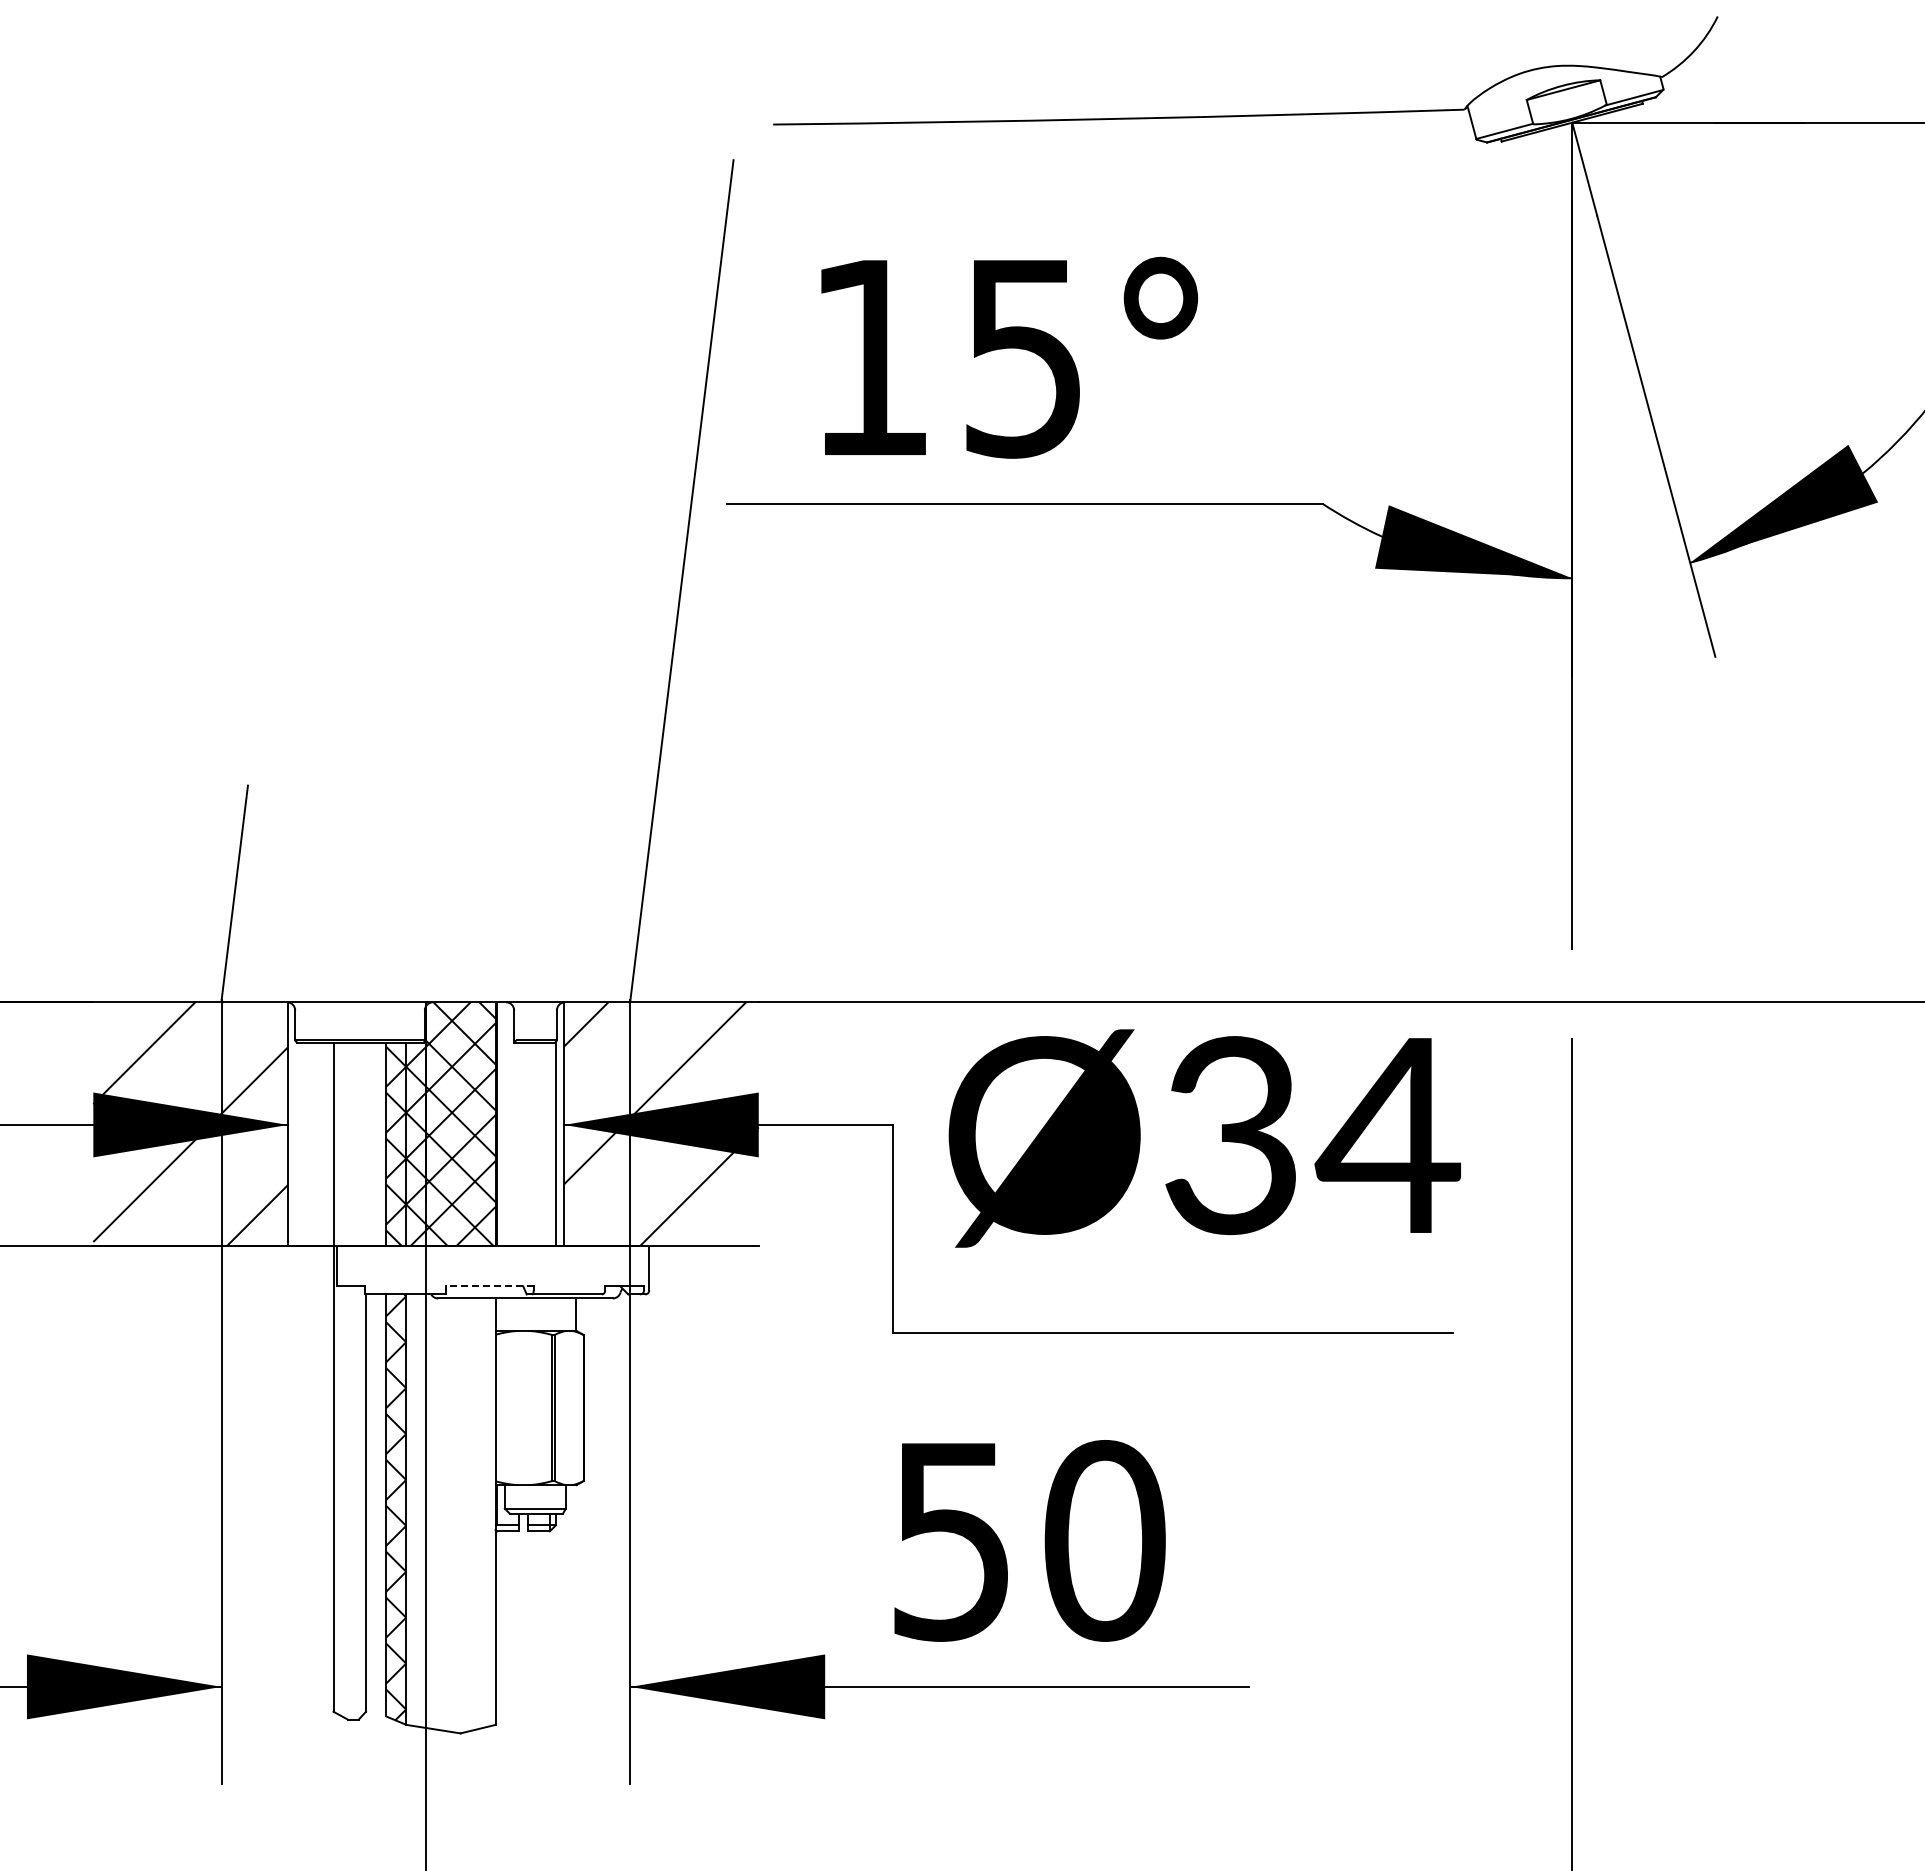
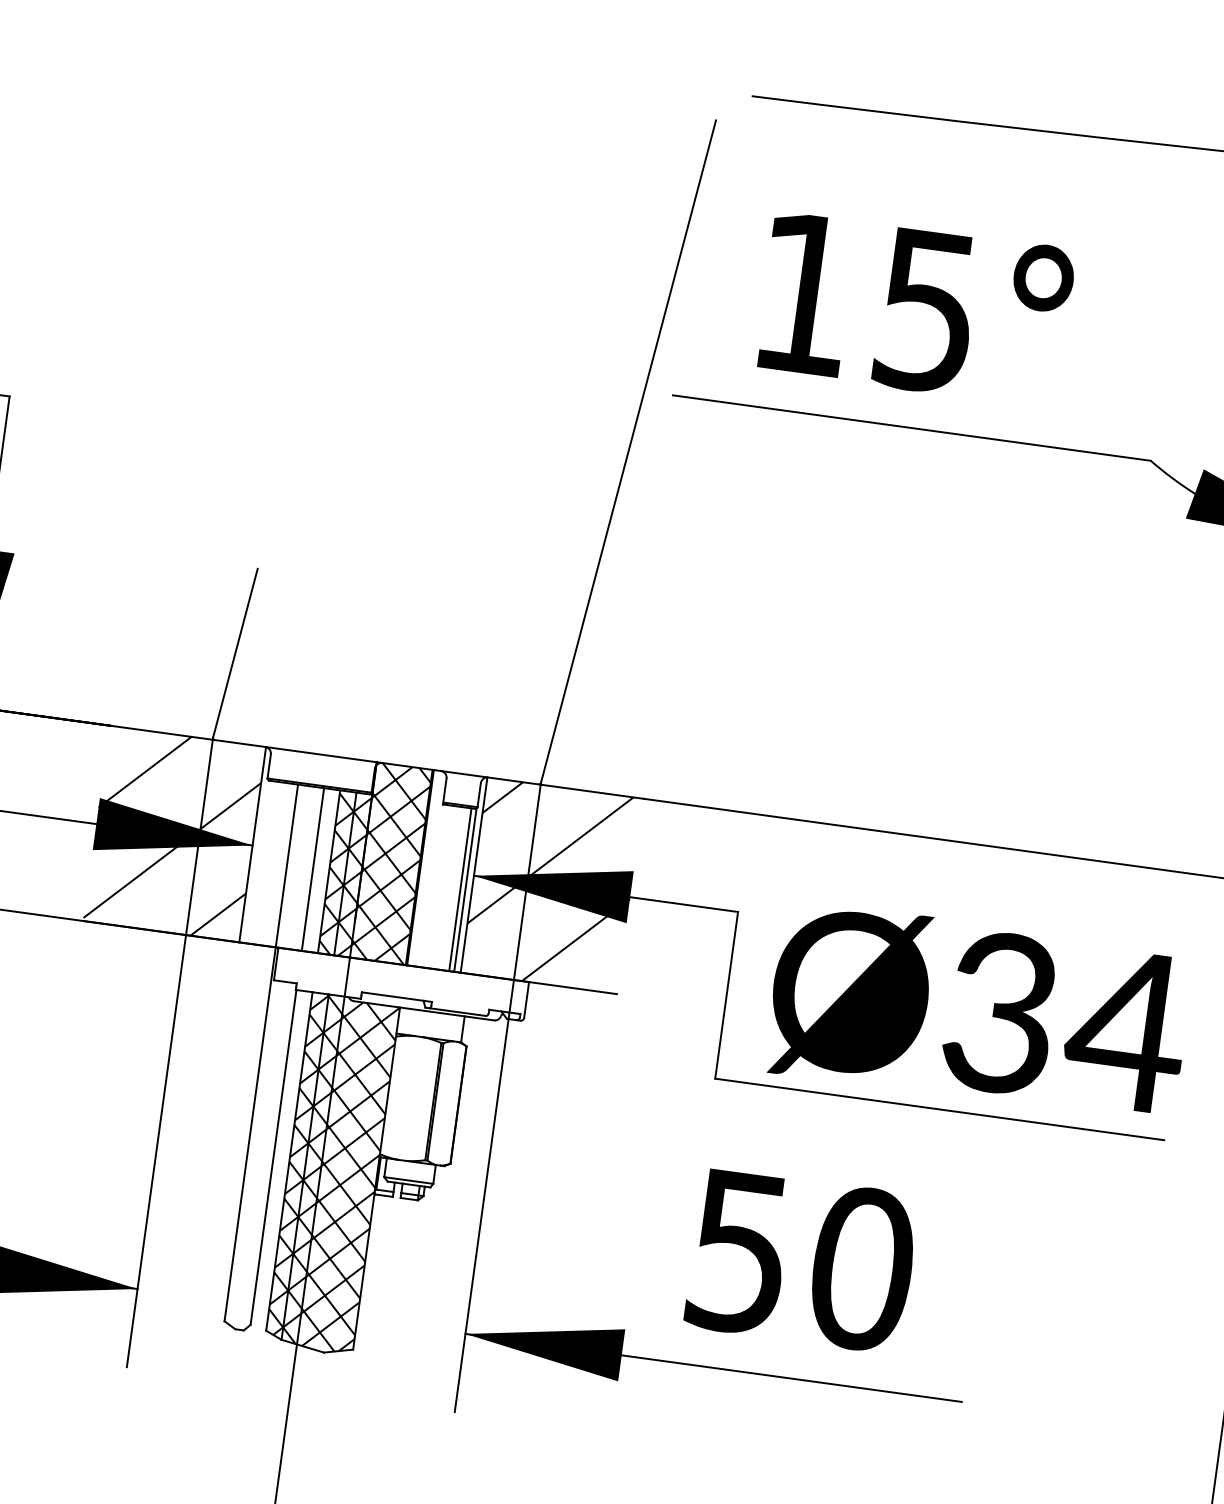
text: (1204, 1138) -> (978, 1012), moved
line: (365, 1143) -> (312, 868), added
line: (549, 1143) -> (460, 889), added
line: (490, 1286) -> (397, 997), dashed -> solid
hatch: (450, 1512) -> (340, 1174), added

